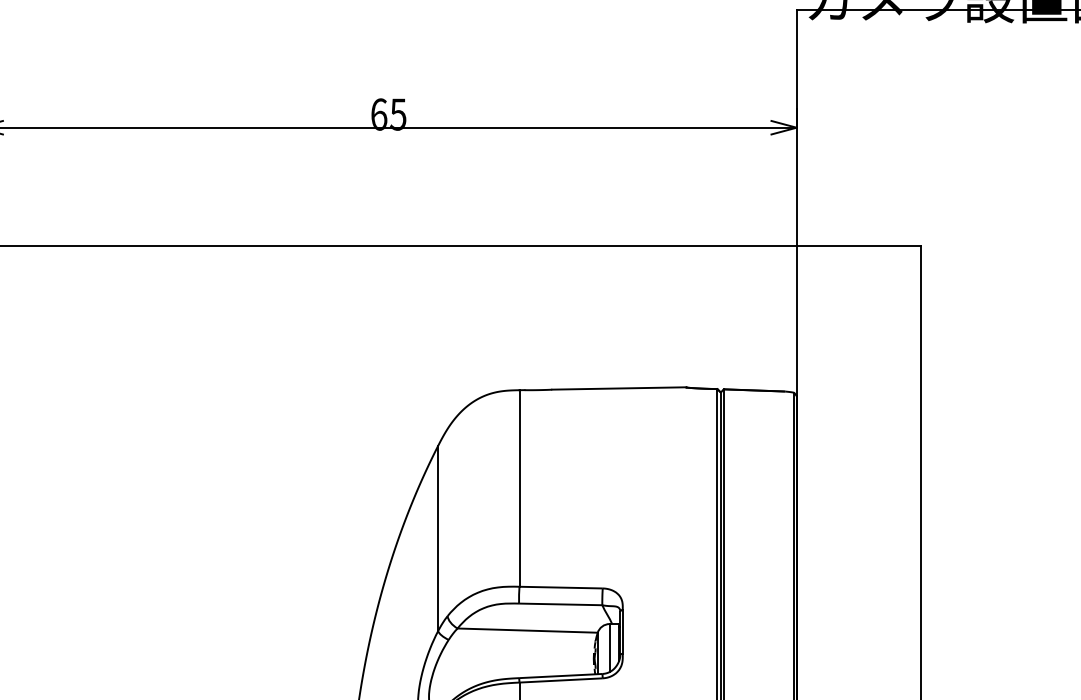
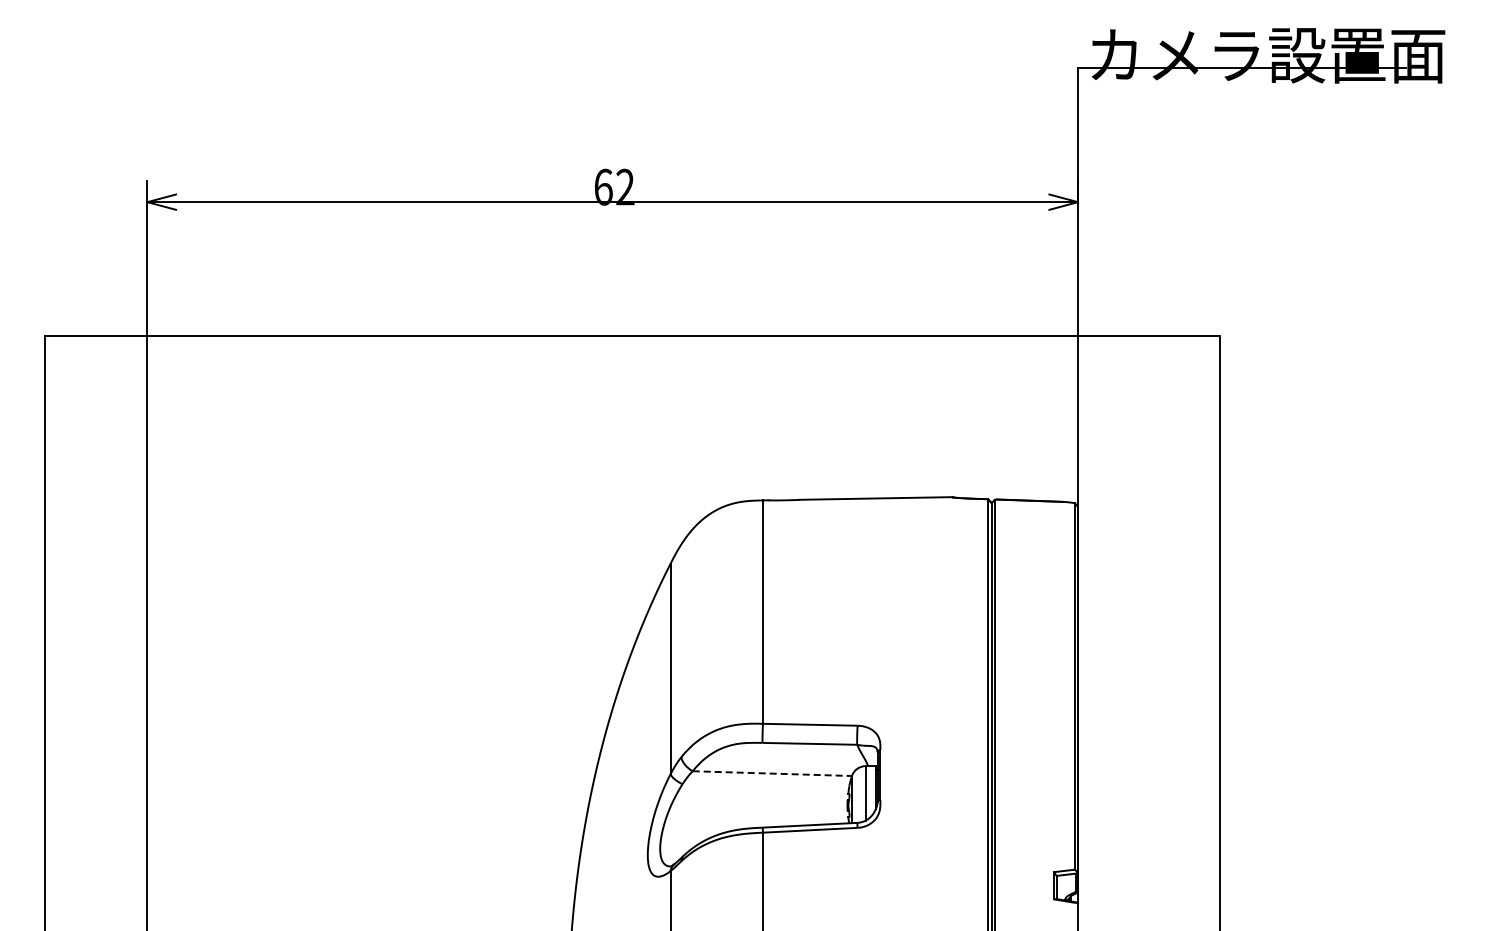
text: (398, 113) -> (625, 186), 65 -> 62
line: (527, 630) -> (772, 773), solid -> dashed

